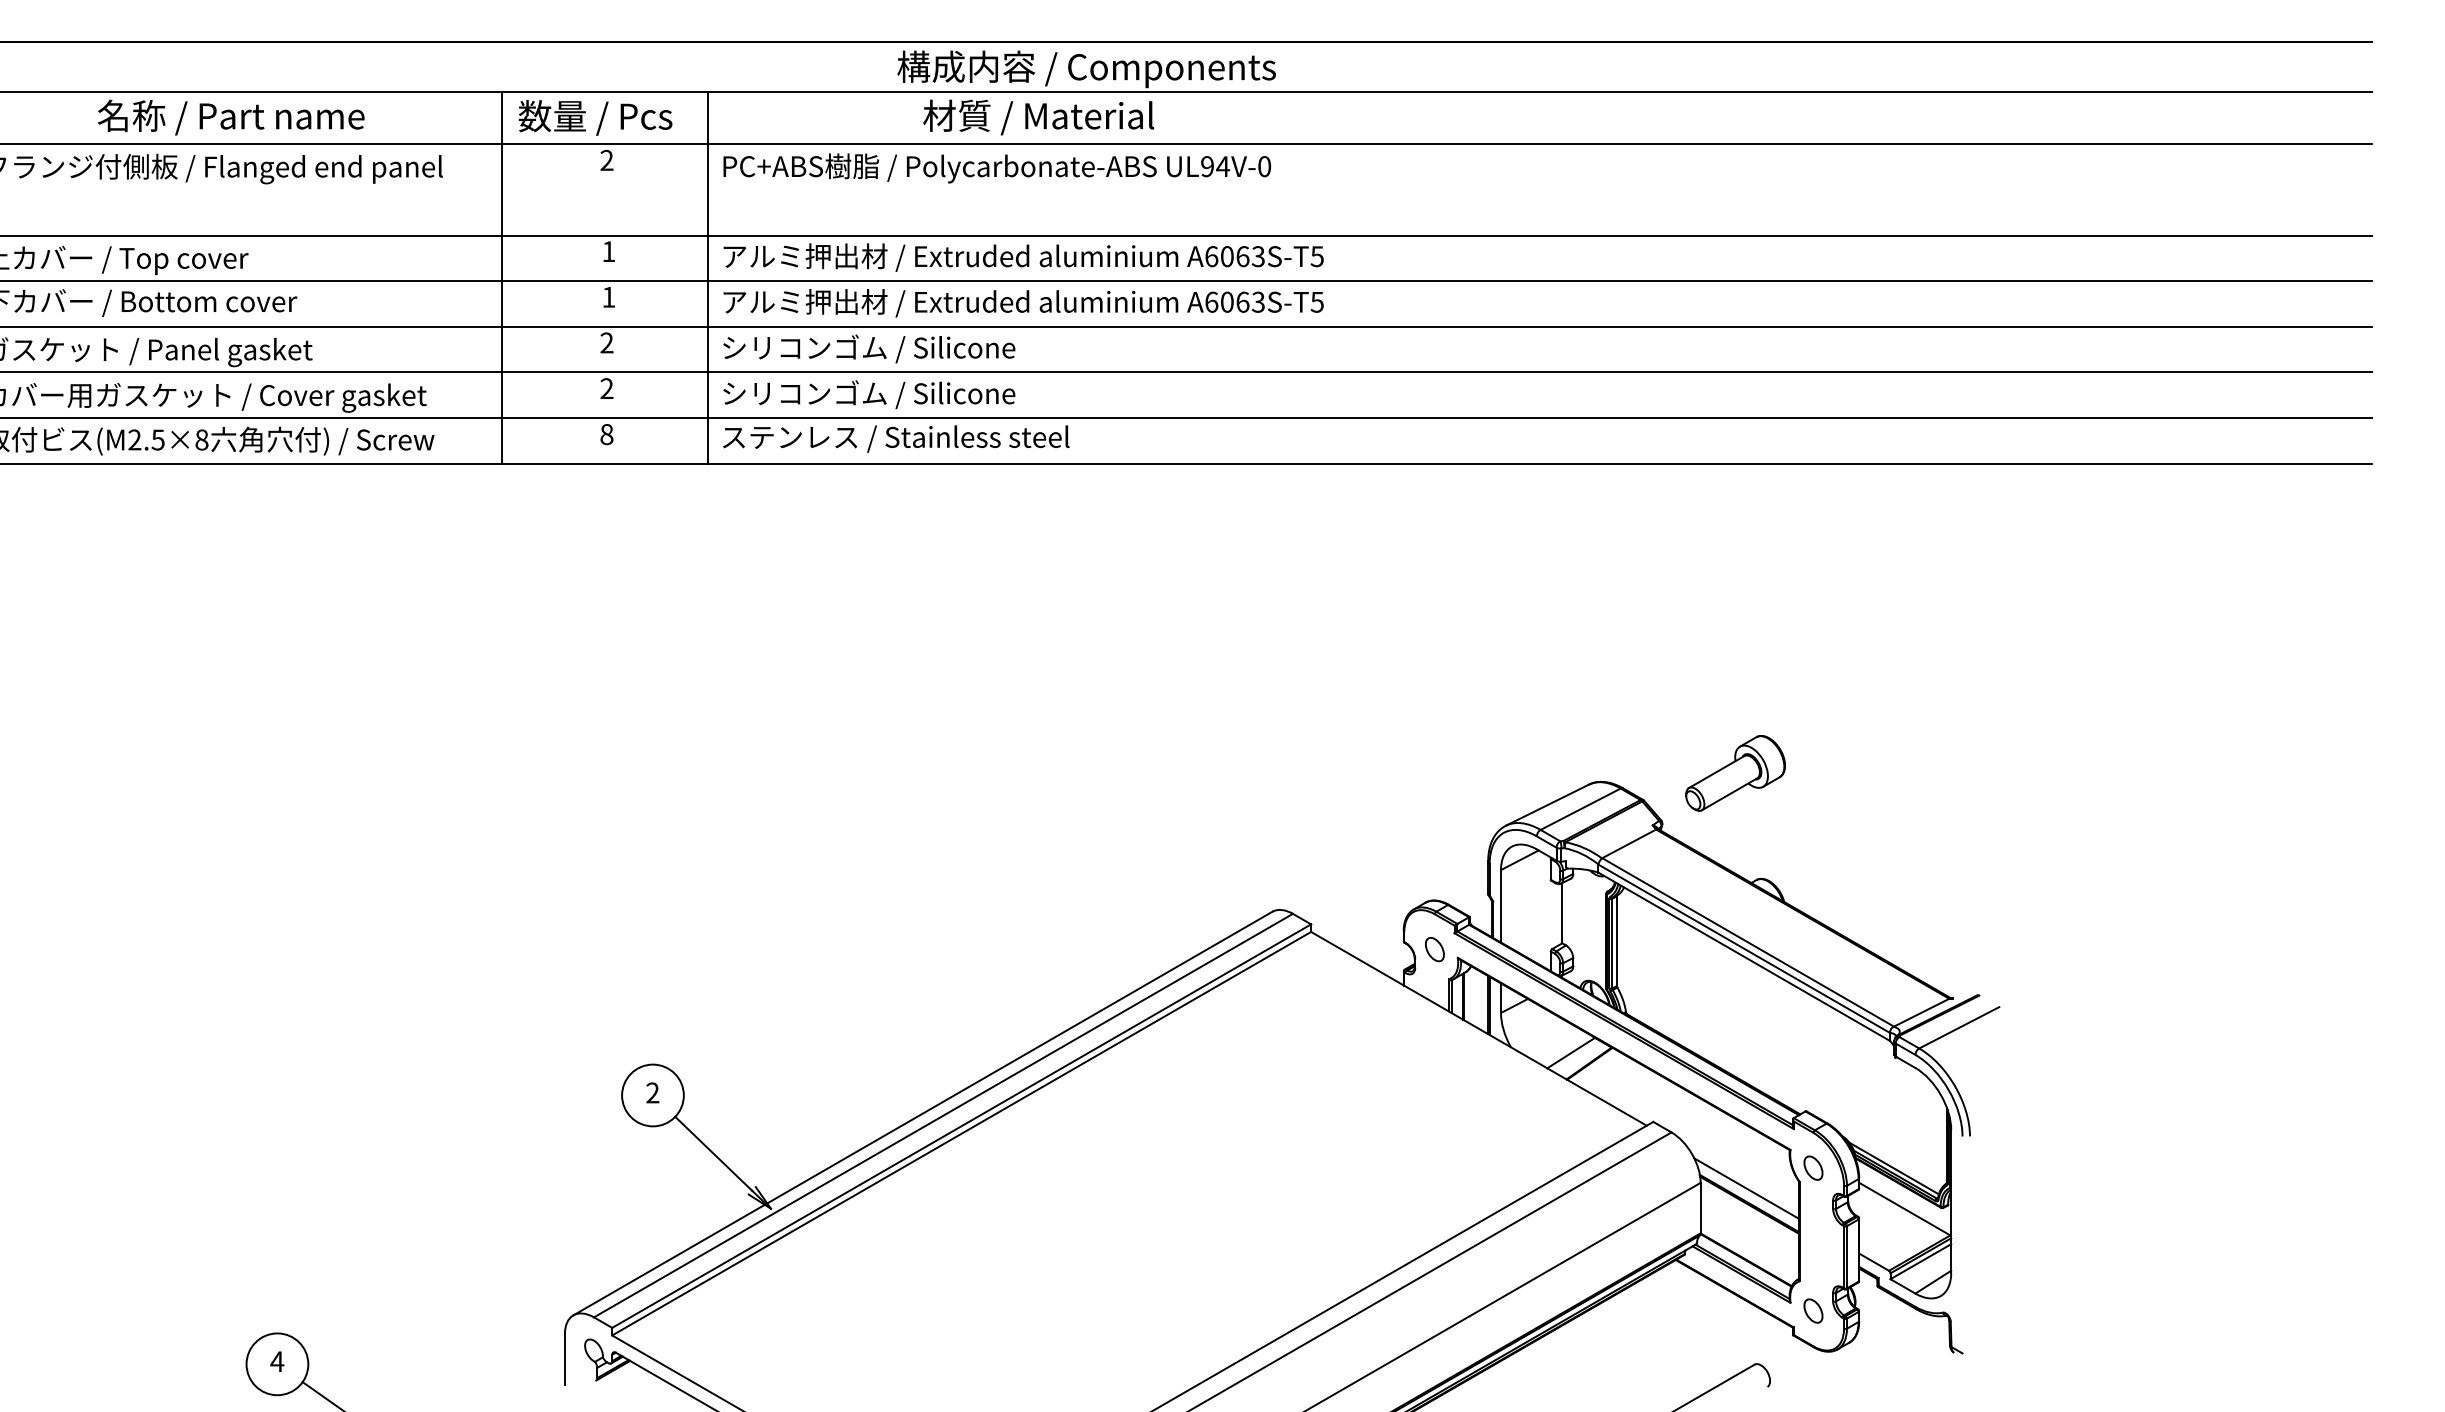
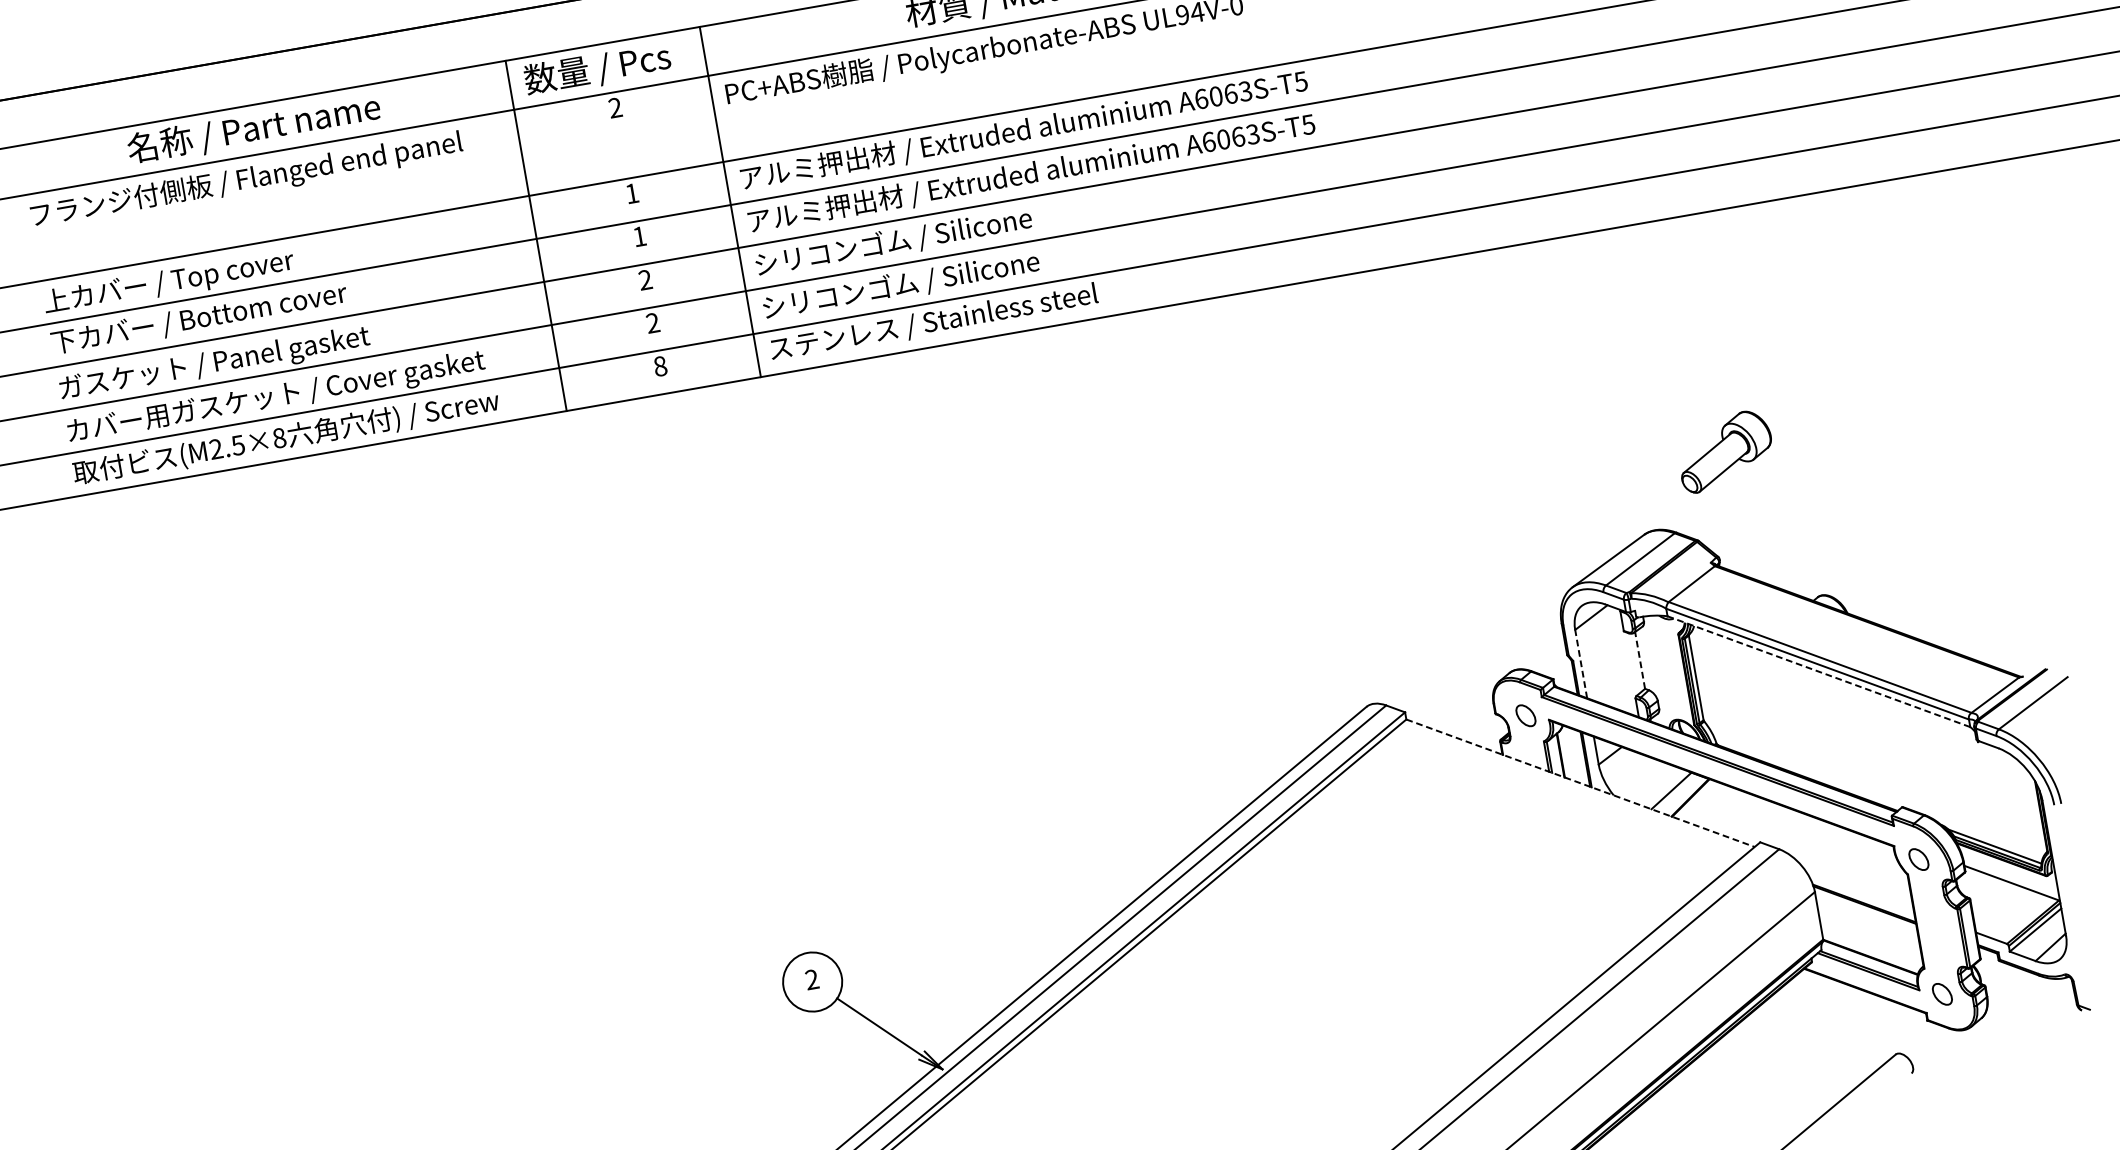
part: (1735, 773) -> (1725, 451), moved
line: (1501, 905) -> (1581, 663), solid -> dashed
line: (1562, 912) -> (1640, 659), solid -> dashed
line: (1743, 956) -> (1818, 671), solid -> dashed
line: (1478, 1028) -> (1580, 783), solid -> dashed
line: (1746, 1188) -> (1859, 889), removed

